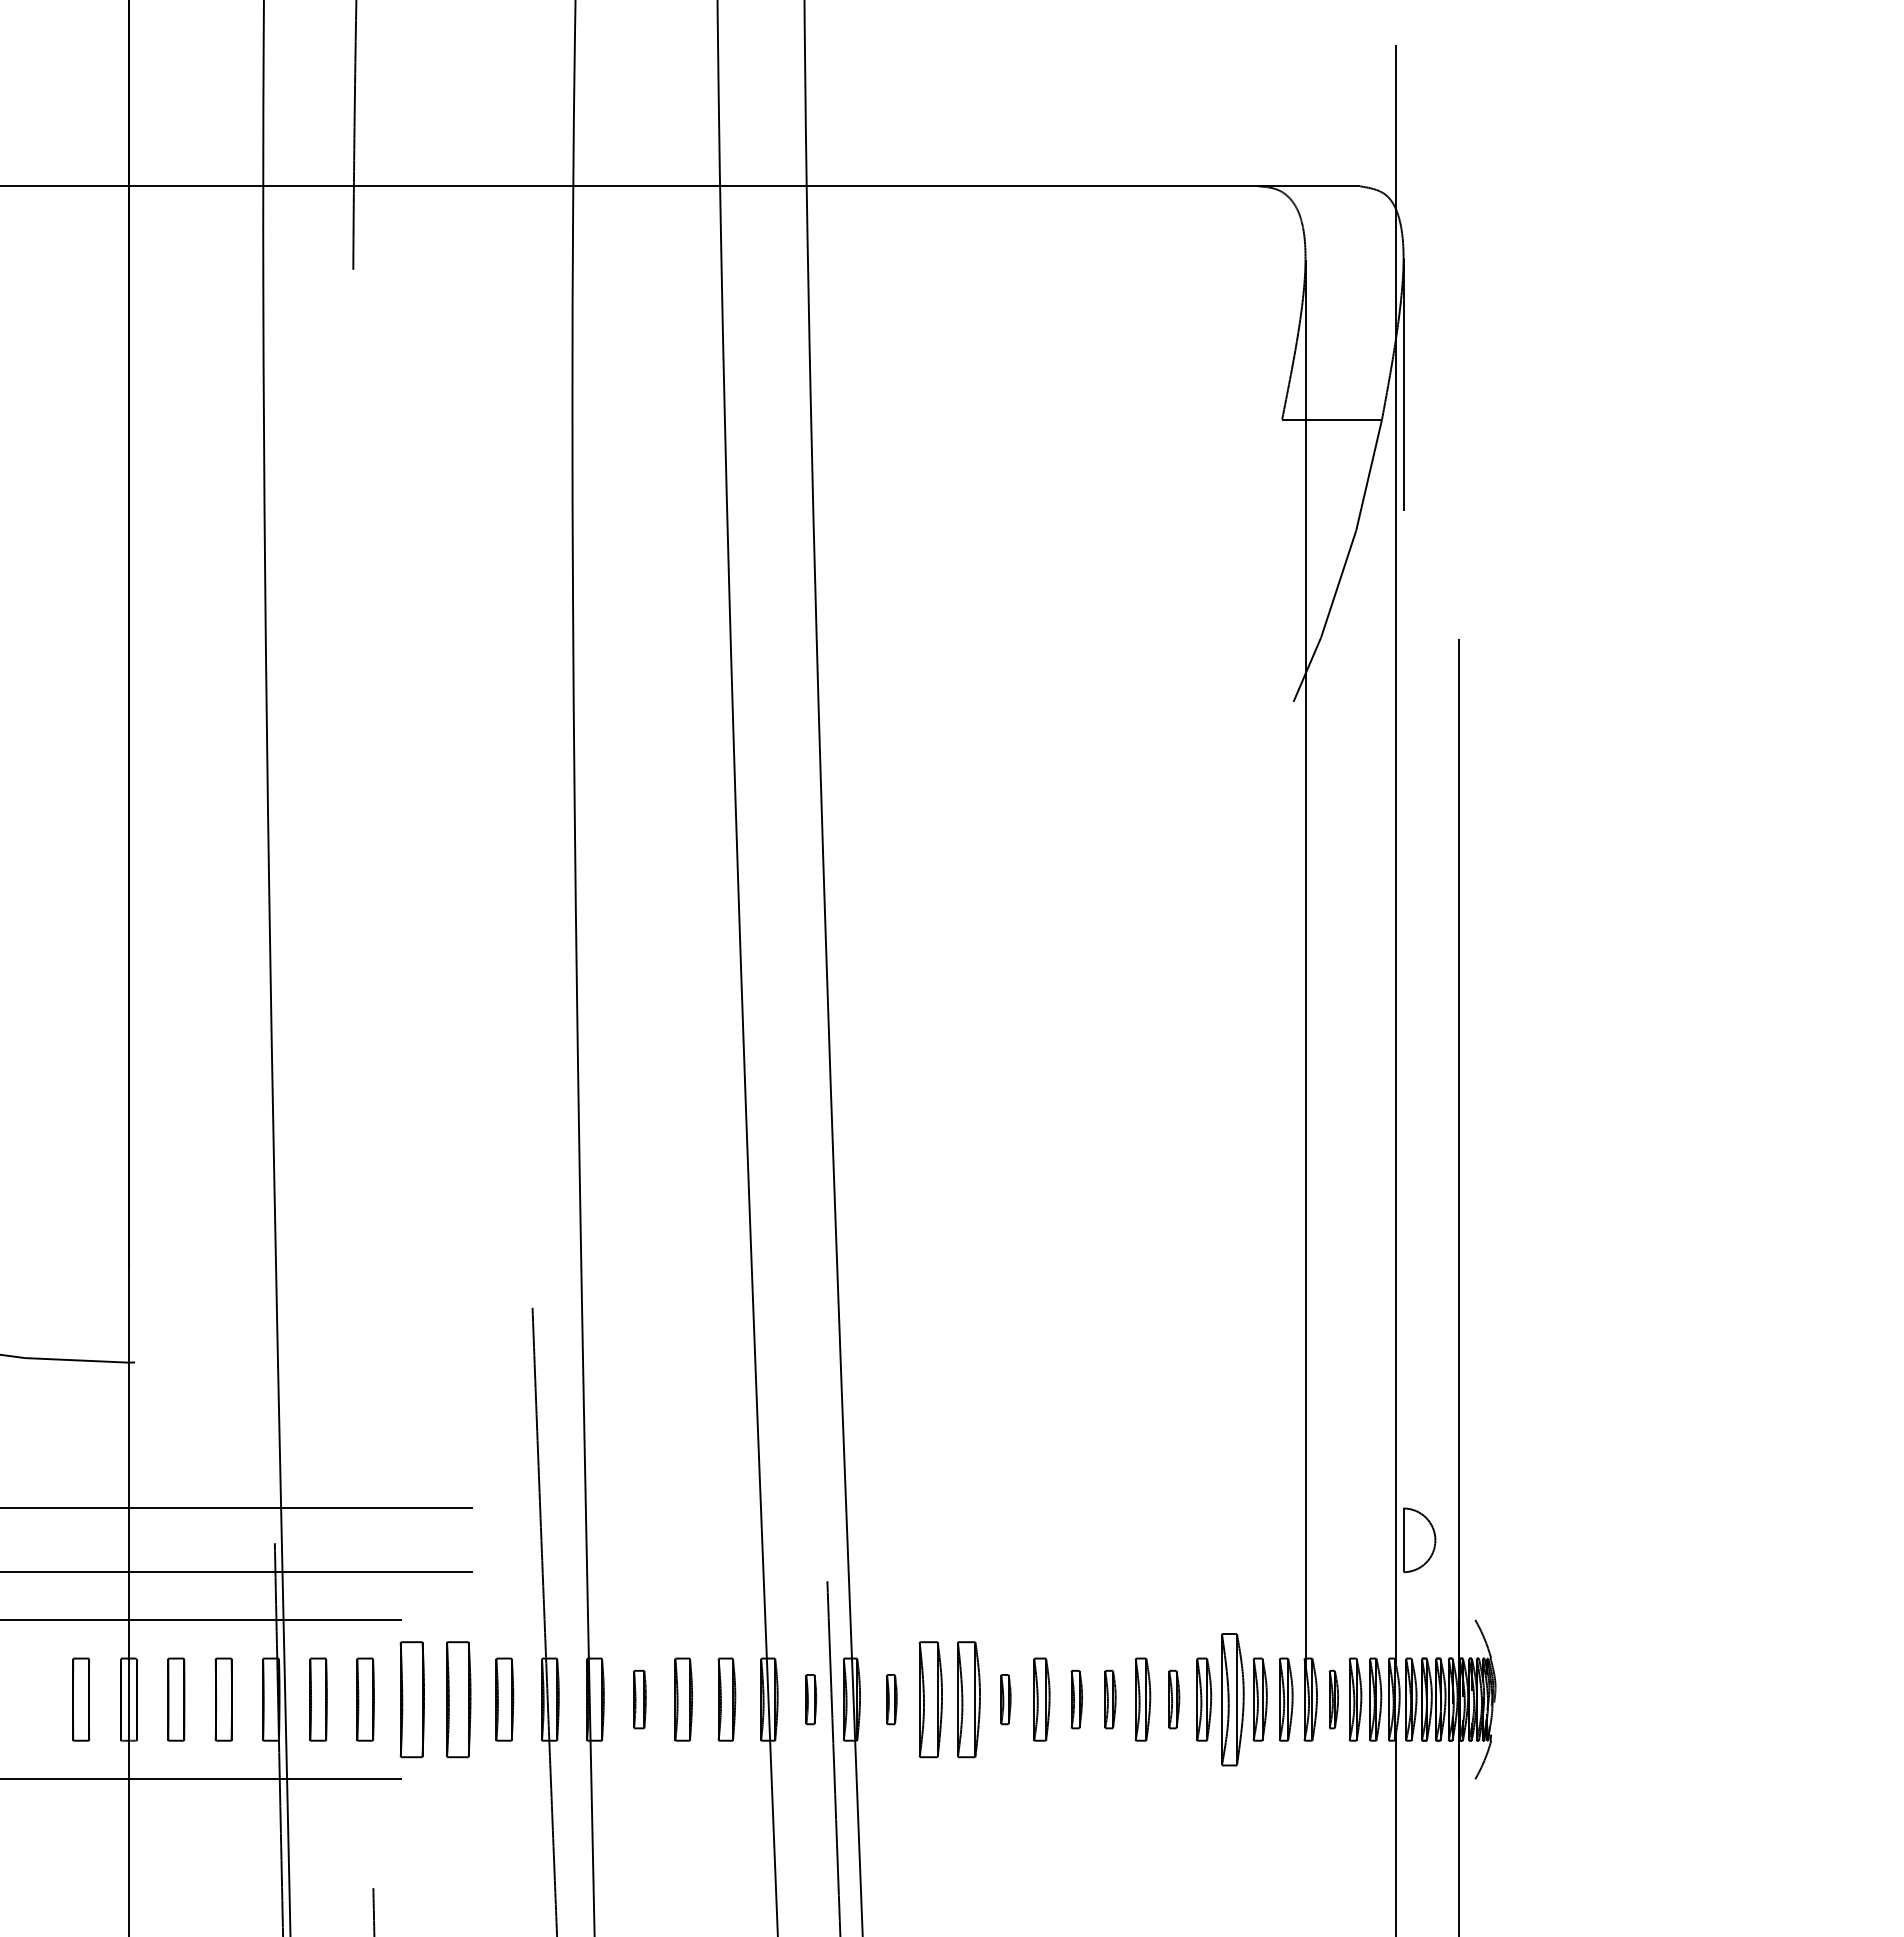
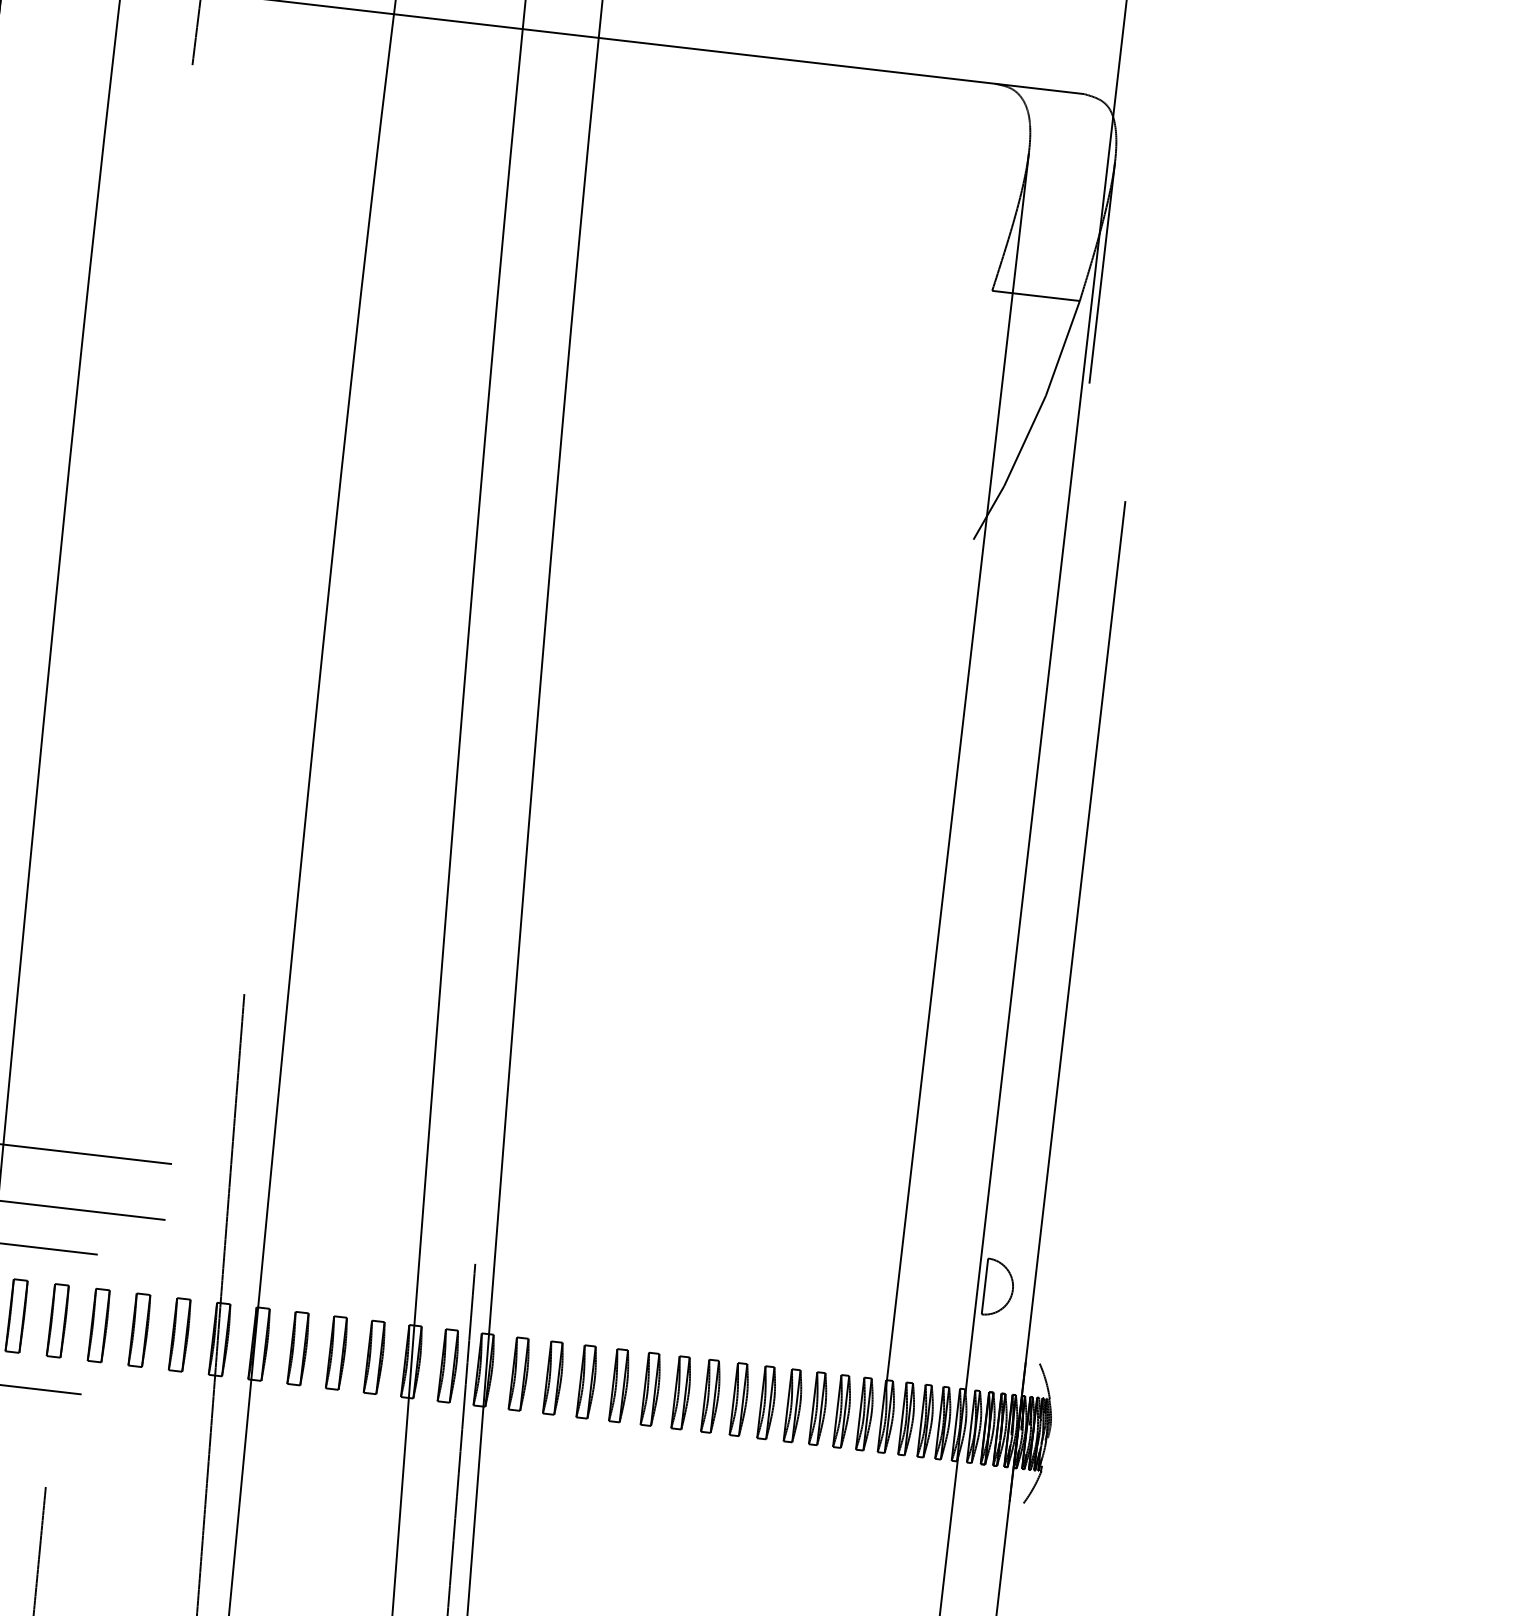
part: (412, 1699) -> (99, 1325), size x0.71
part: (458, 1699) -> (139, 1330), size x0.71
part: (639, 1699) -> (298, 1348), size x1.43
part: (811, 1699) -> (449, 1366), size x1.67
part: (891, 1699) -> (519, 1374), size x1.67
part: (930, 1699) -> (553, 1378), size x0.71
part: (968, 1699) -> (587, 1381), size x0.71
part: (1005, 1699) -> (619, 1385), size x1.67
part: (1076, 1699) -> (681, 1392), size x1.43
part: (1110, 1699) -> (711, 1396), size x1.43
part: (1174, 1699) -> (767, 1402), size x1.43
part: (1232, 1699) -> (818, 1408), size x0.62
part: (1333, 1699) -> (907, 1419), size x1.43

